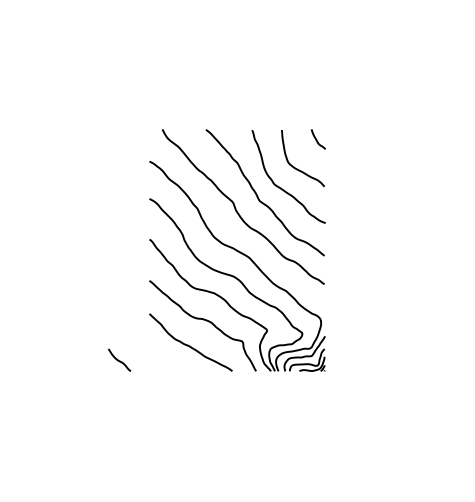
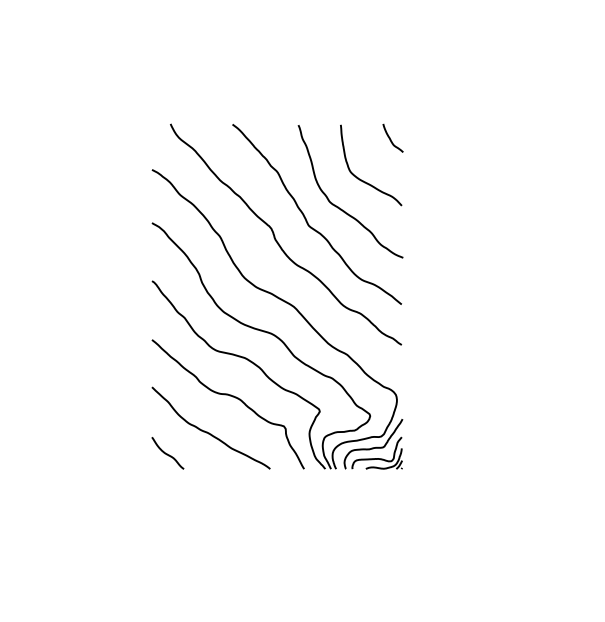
curve: (118, 359) -> (166, 452), moved

